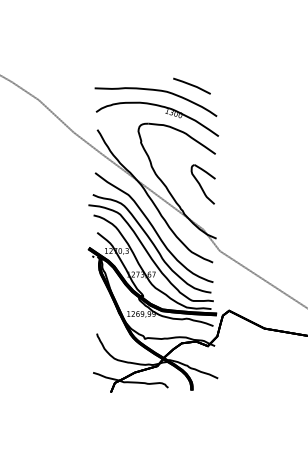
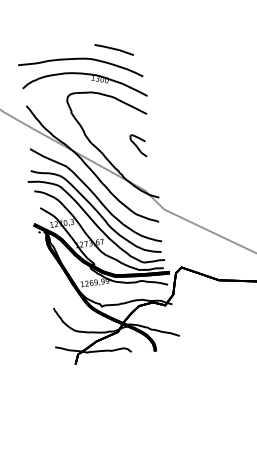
part: (202, 184) -> (137, 145), size x0.6

